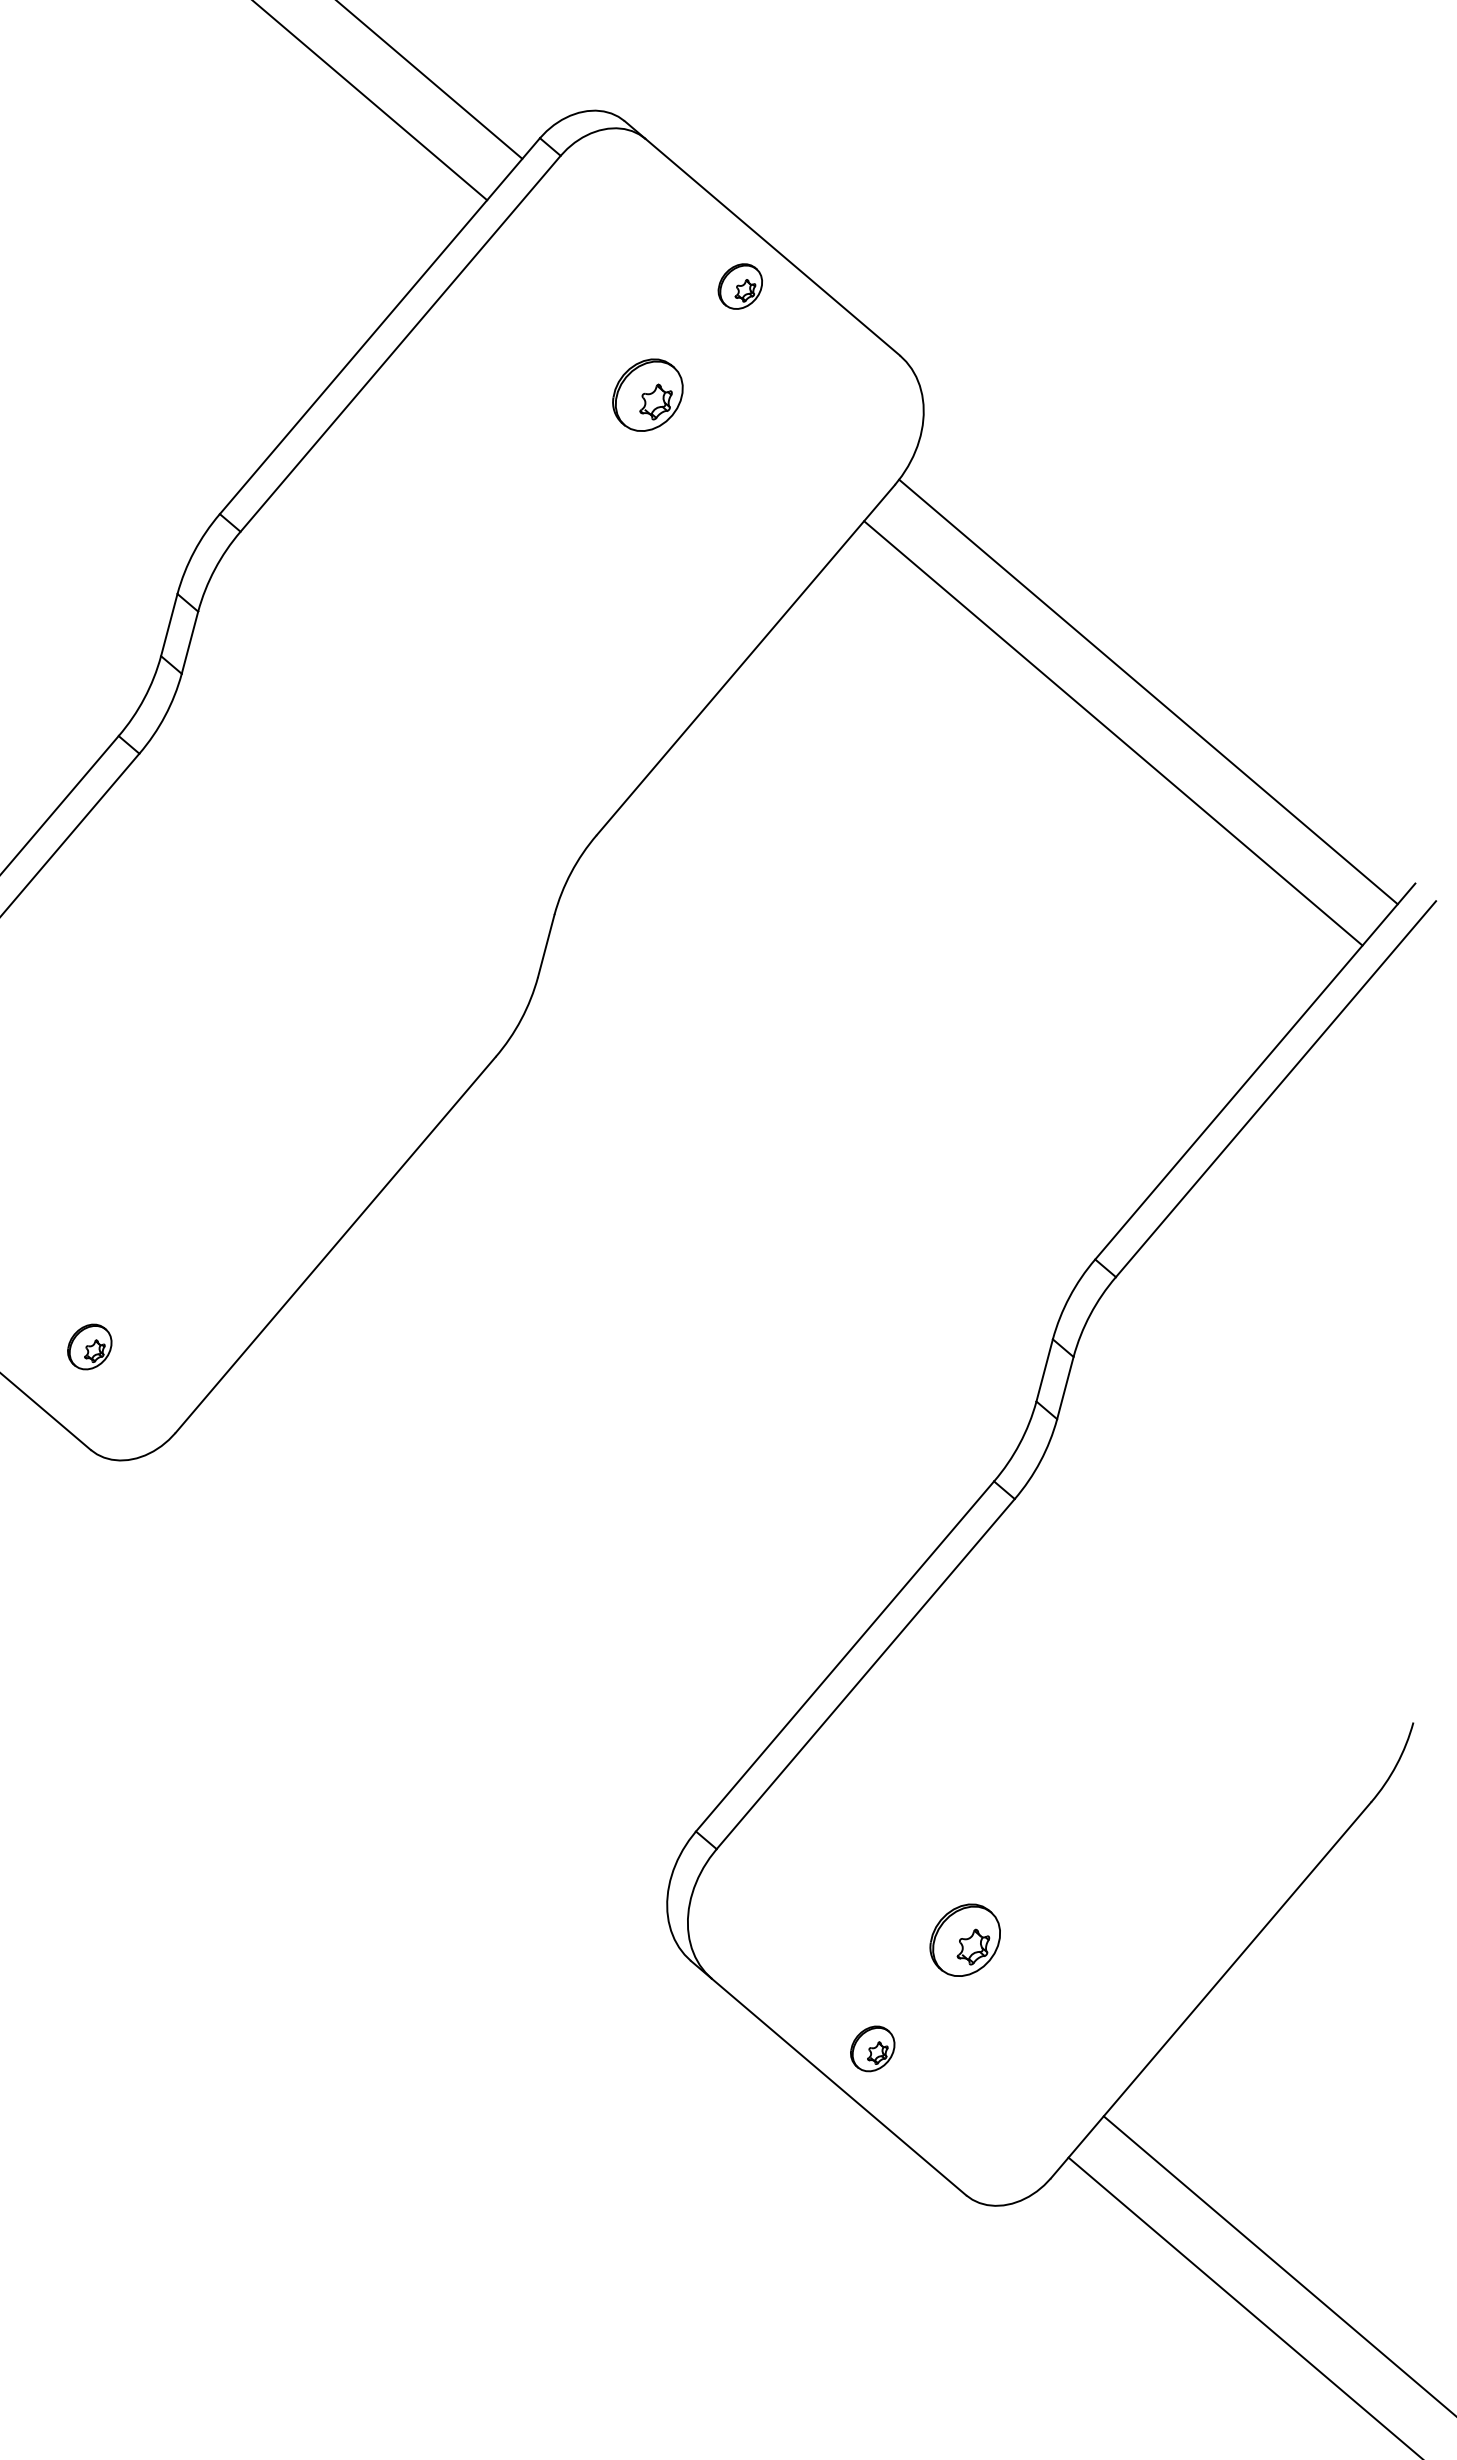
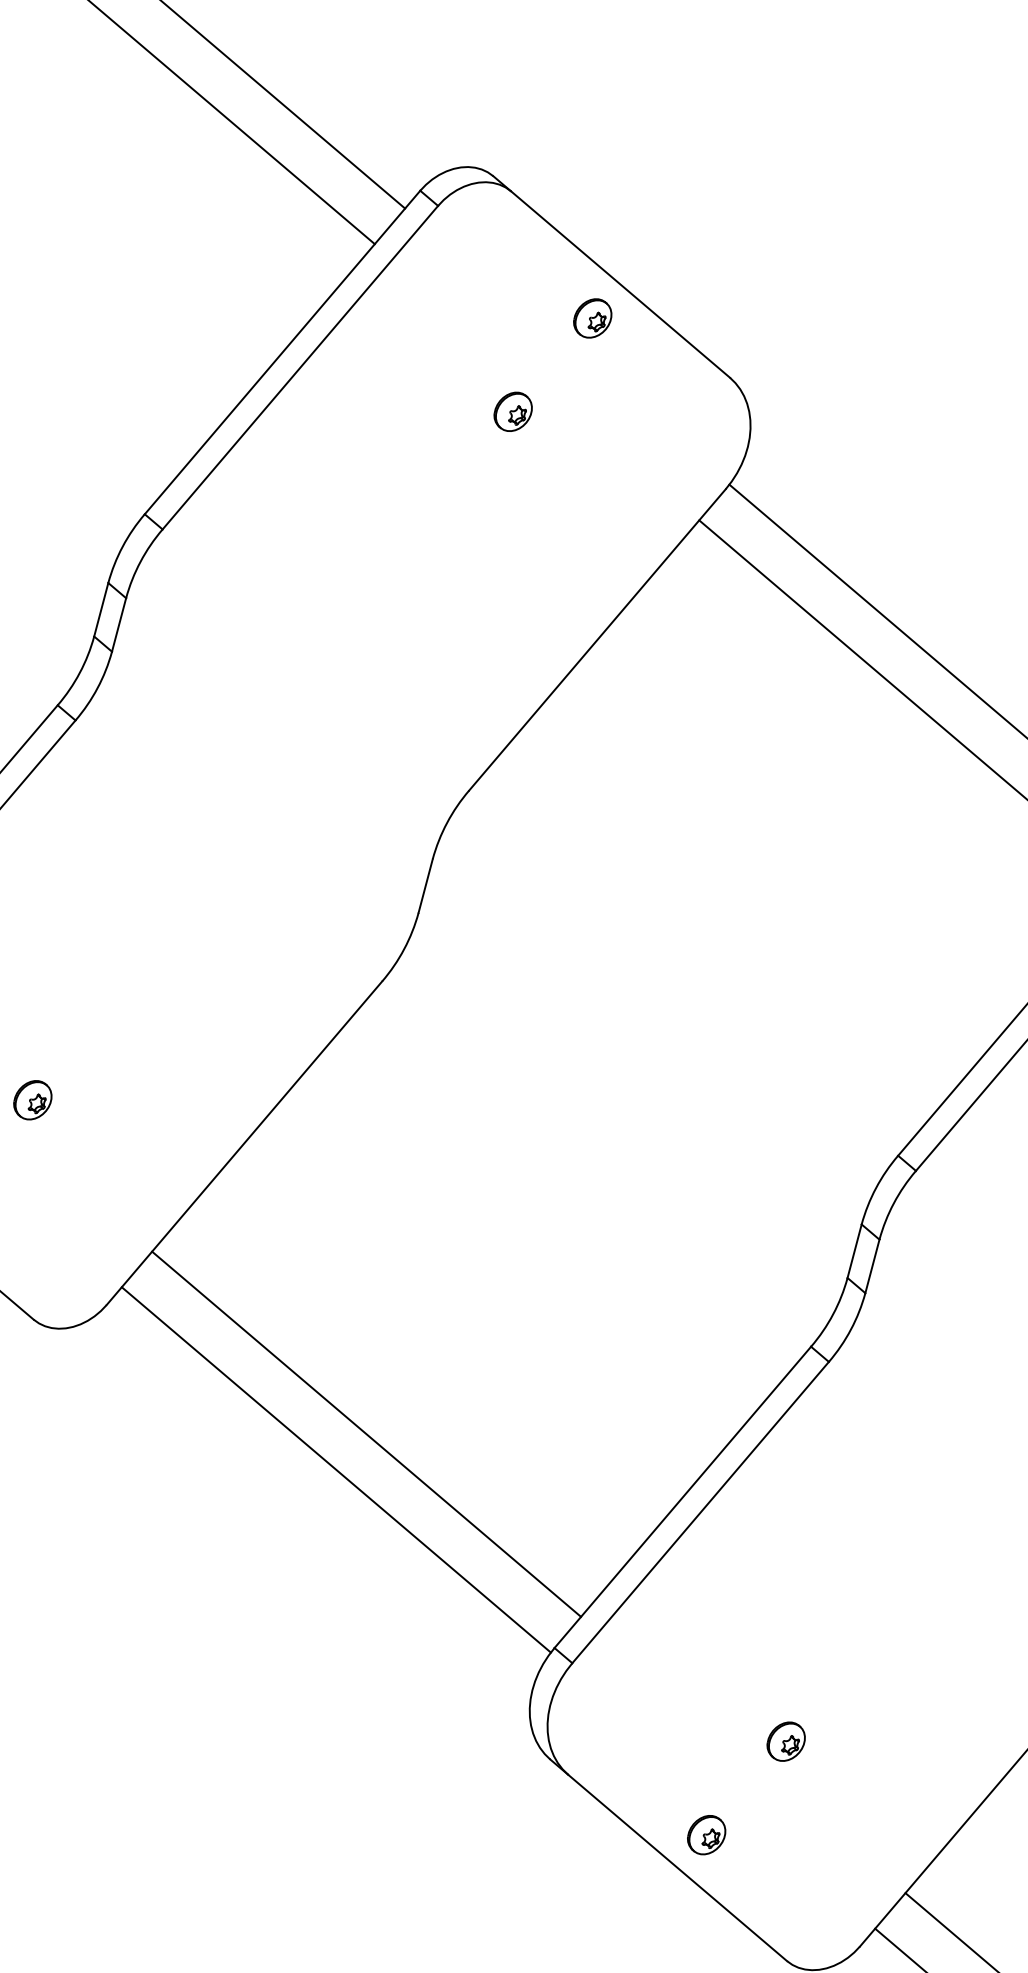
part: (647, 394) -> (512, 411), size x0.62
part: (89, 1346) -> (32, 1099), moved
line: (477, 1582) -> (366, 1433), added
line: (442, 1624) -> (336, 1469), added
part: (964, 1940) -> (785, 1741), size x0.62

